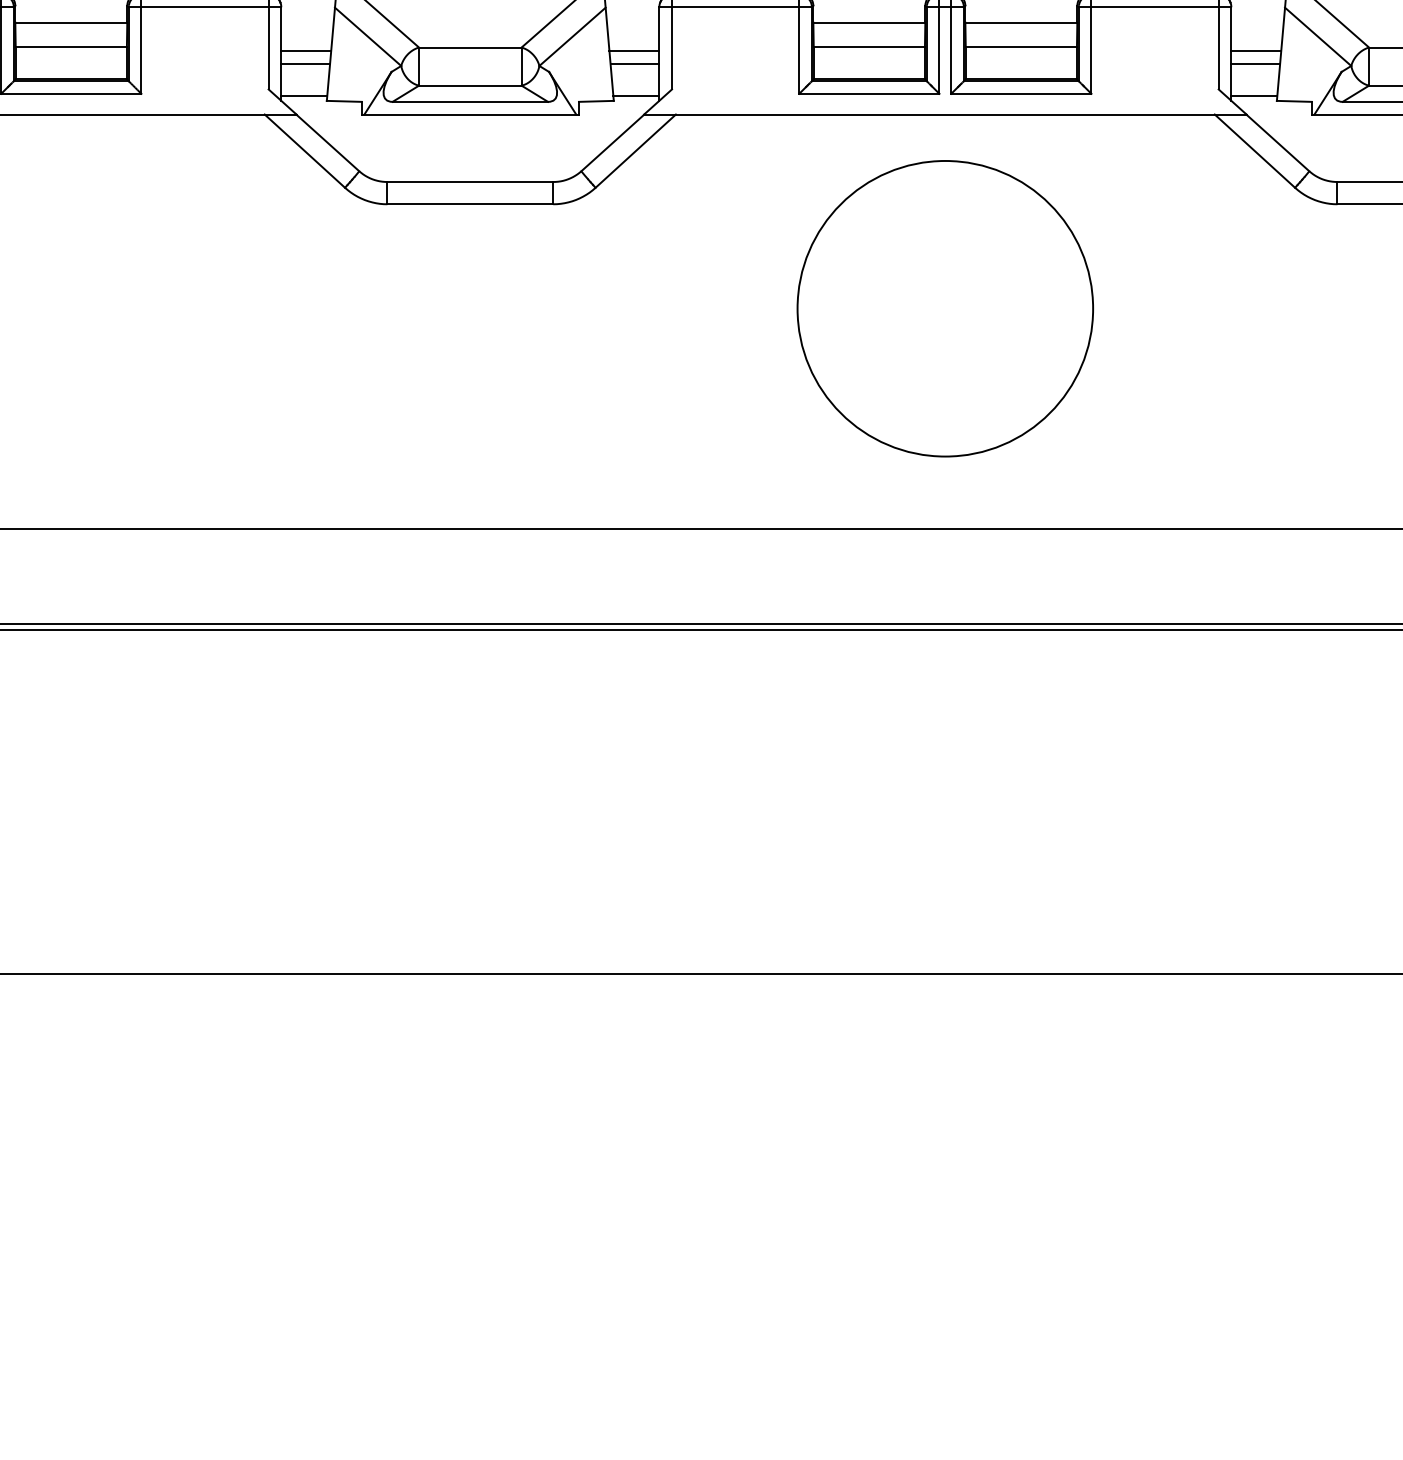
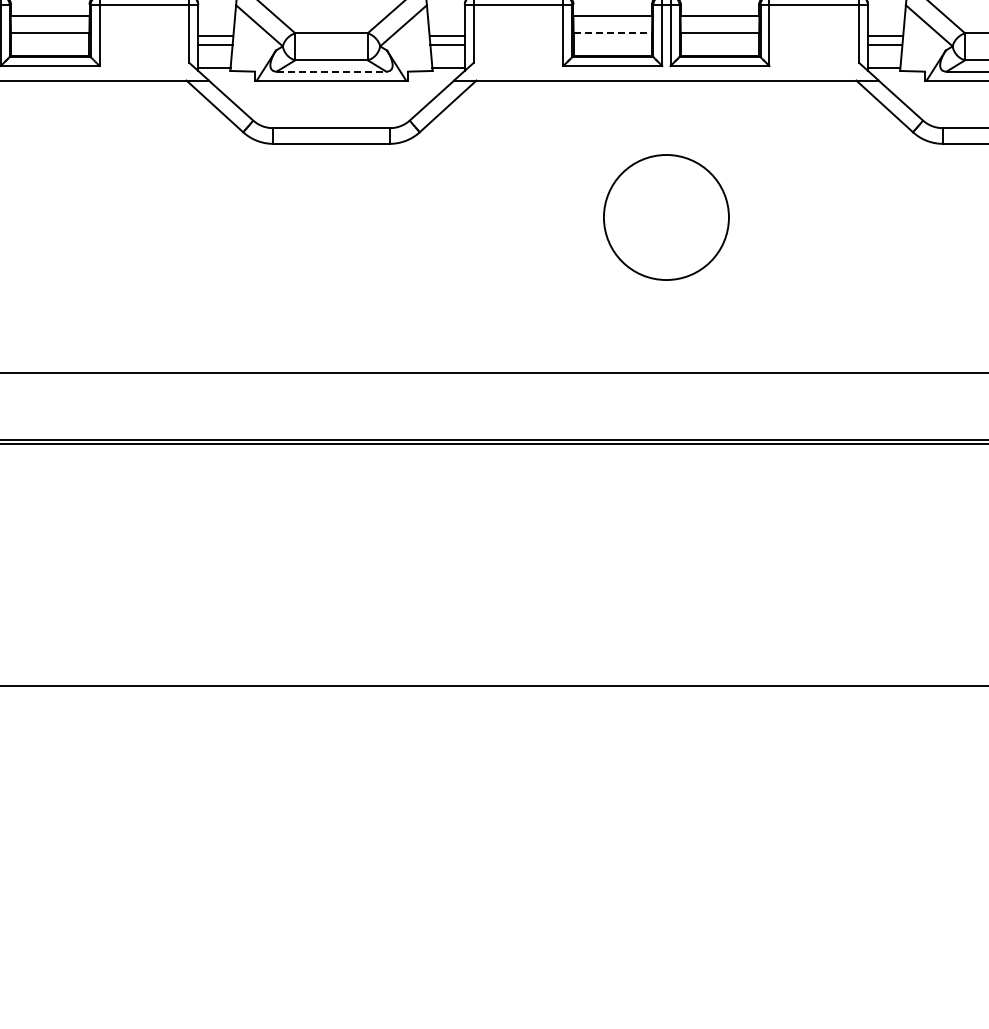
line: (870, 46) -> (613, 32), solid -> dashed
line: (470, 101) -> (331, 71), solid -> dashed
circle: (945, 308) -> (666, 217), size x0.6

